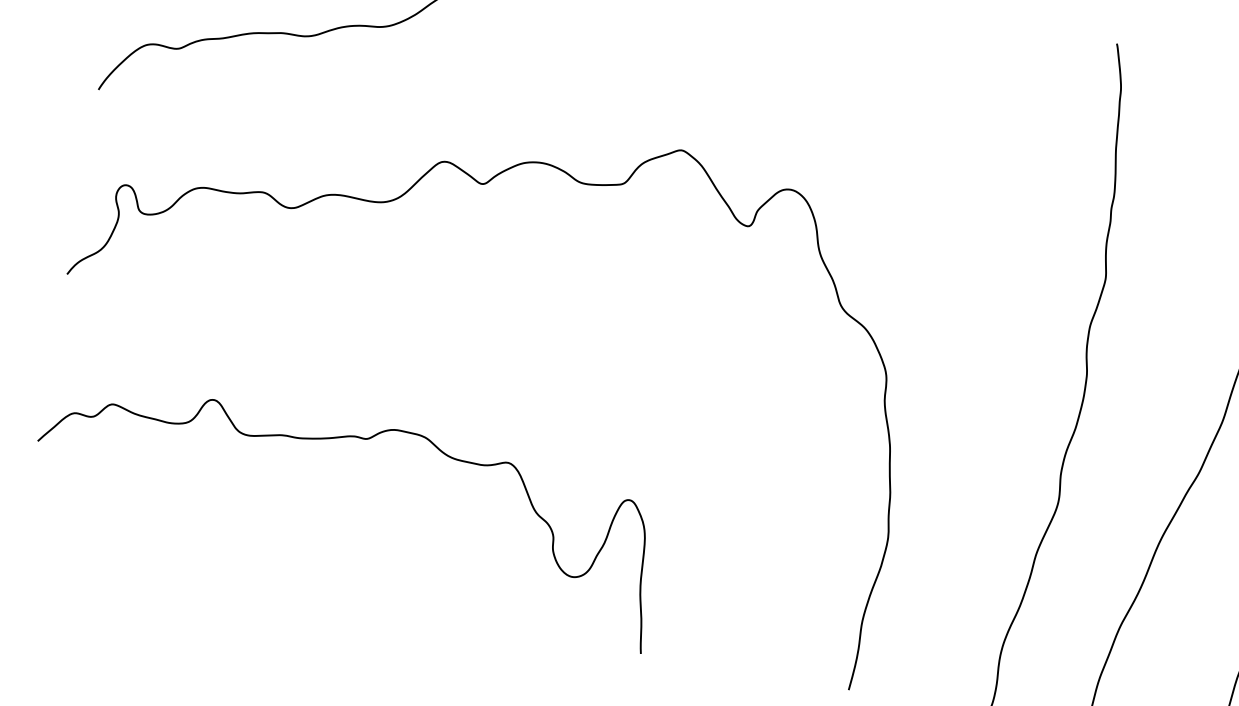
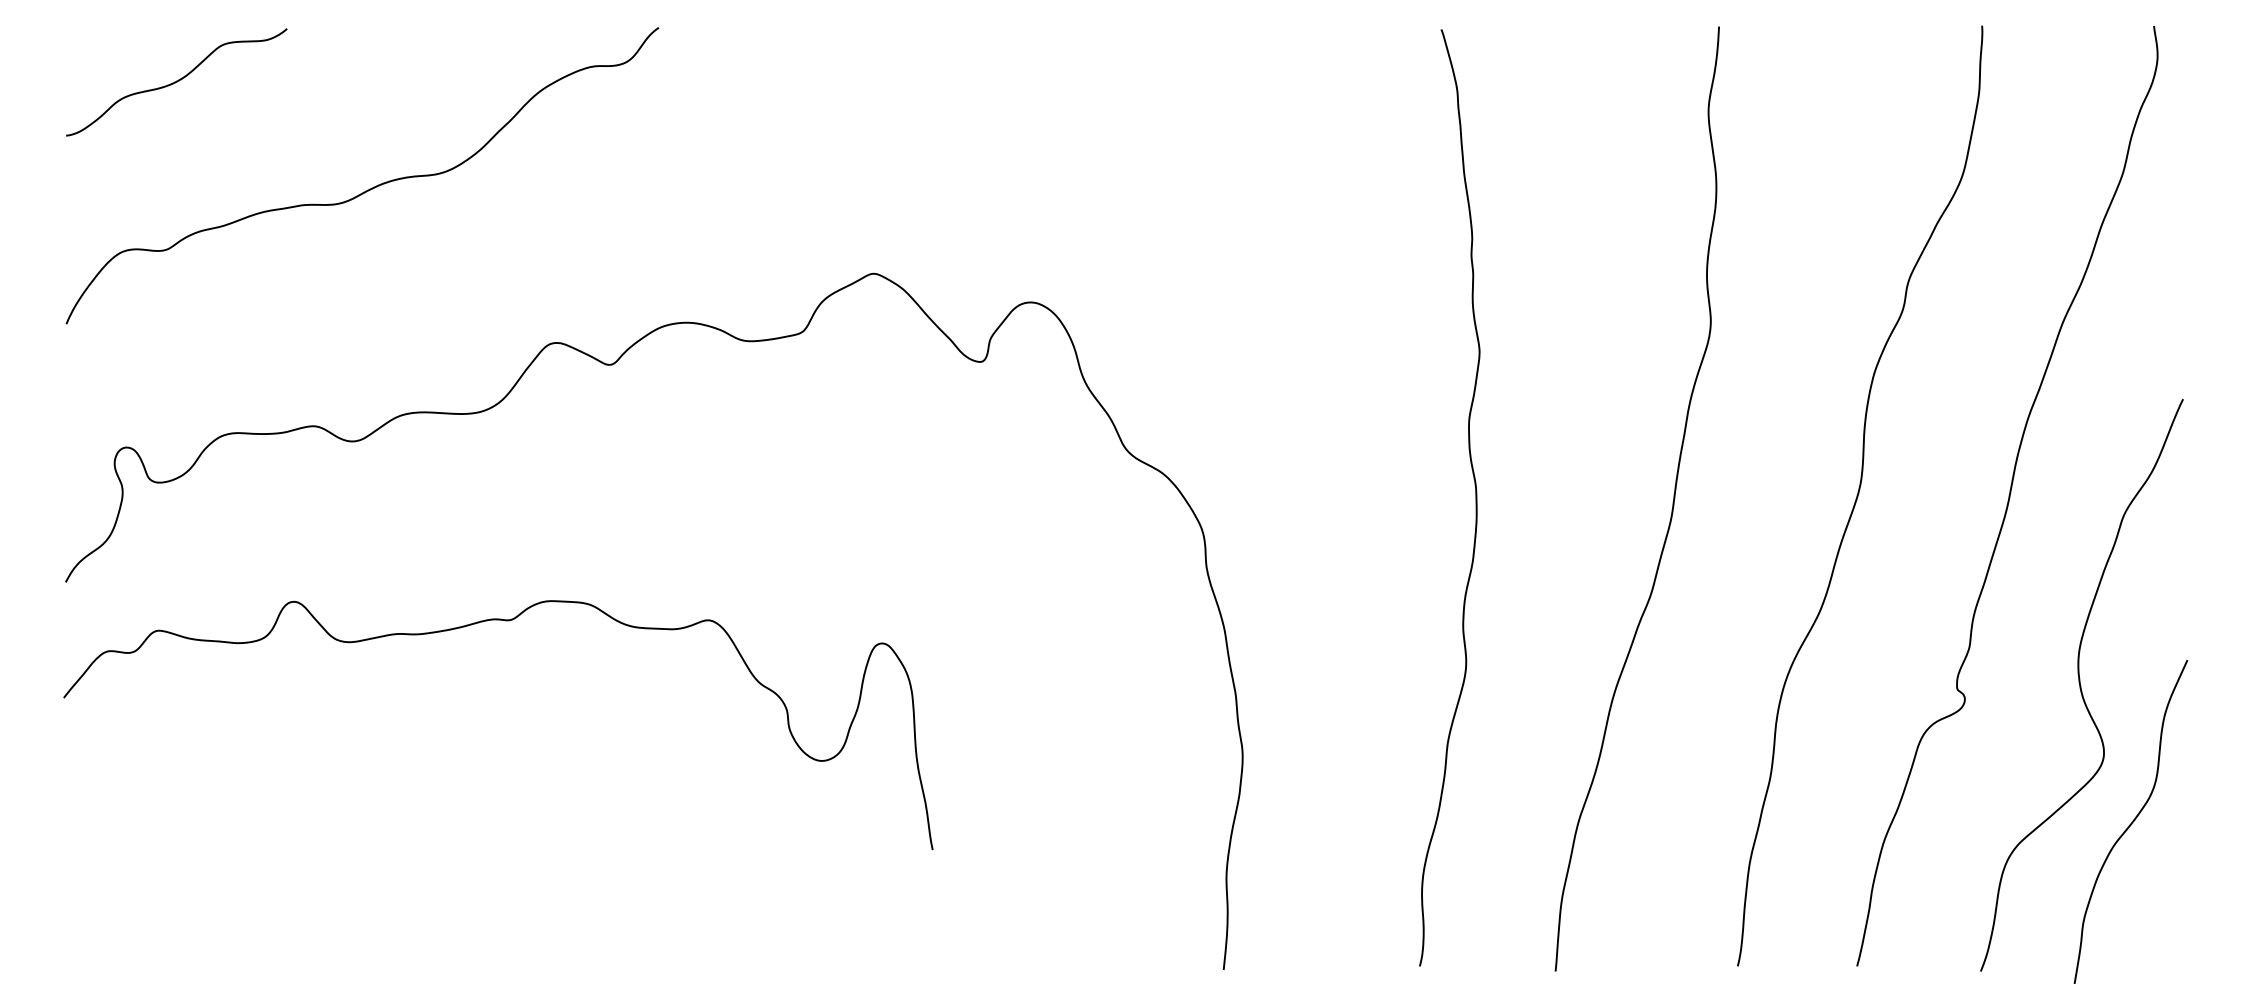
curve: (335, 438) -> (468, 626), moved

